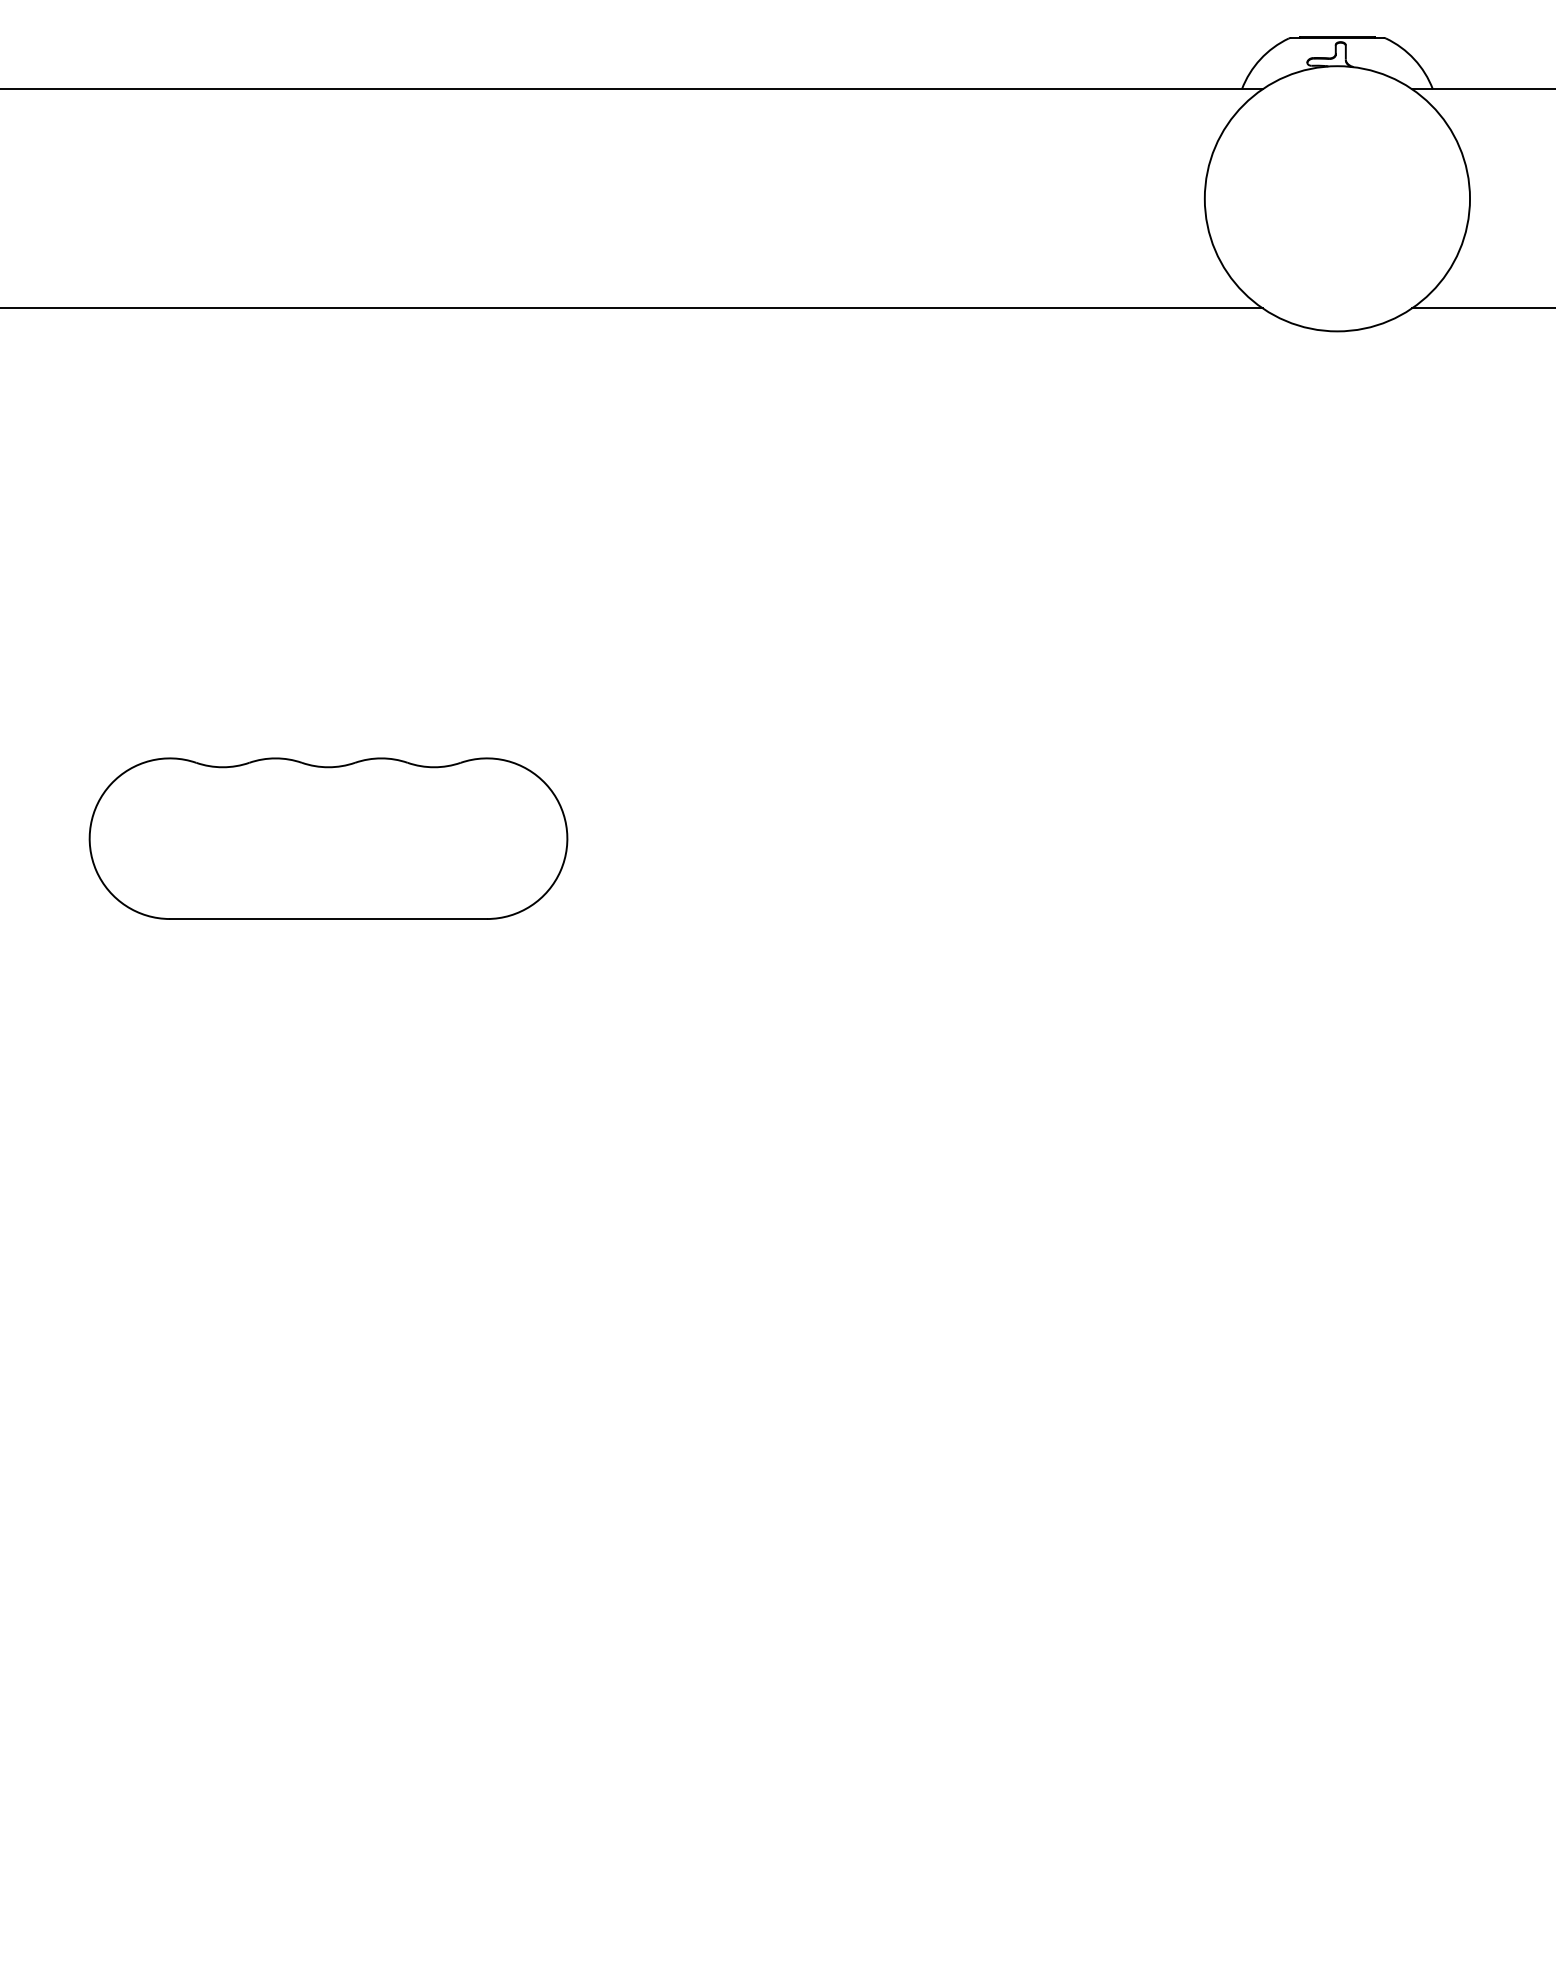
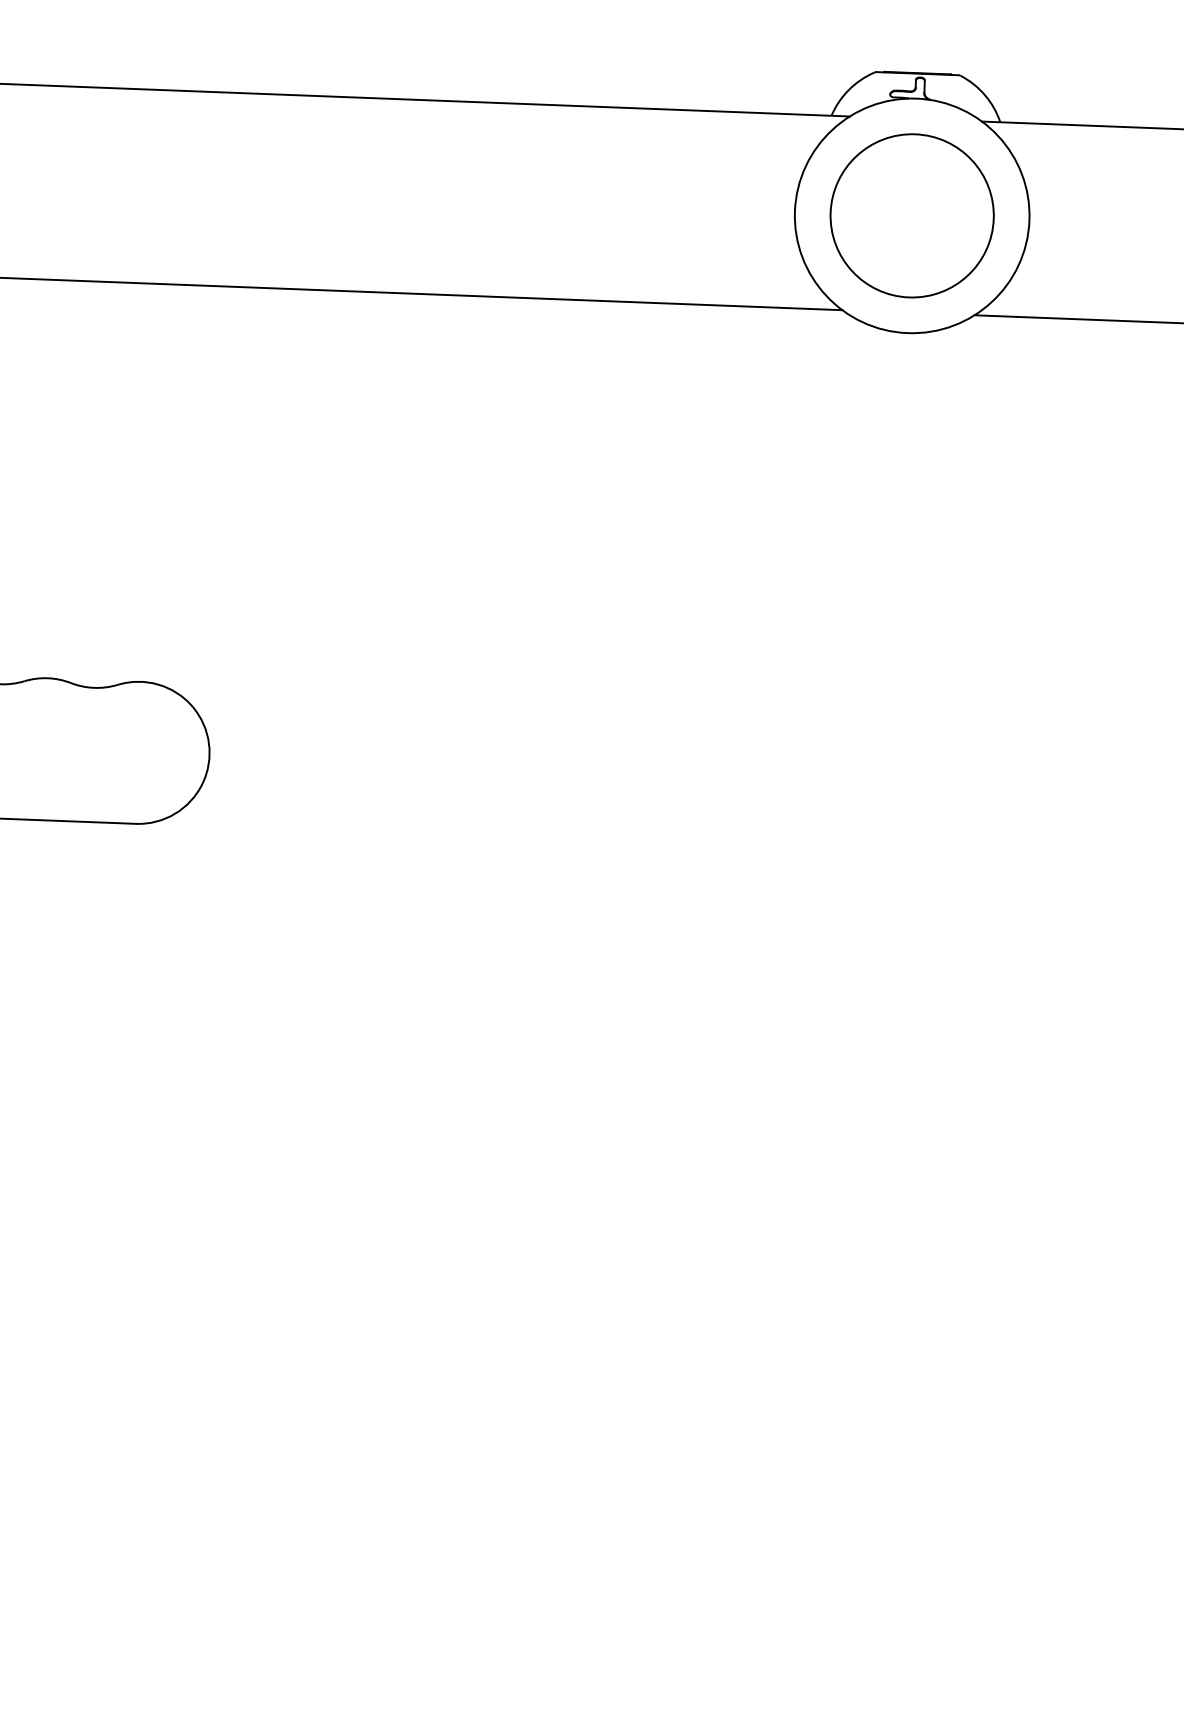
circle: (1337, 198) -> (912, 215), added

